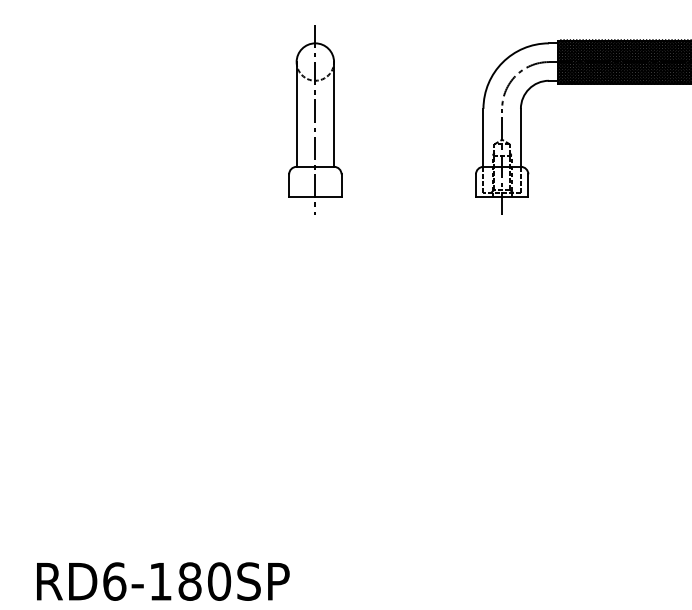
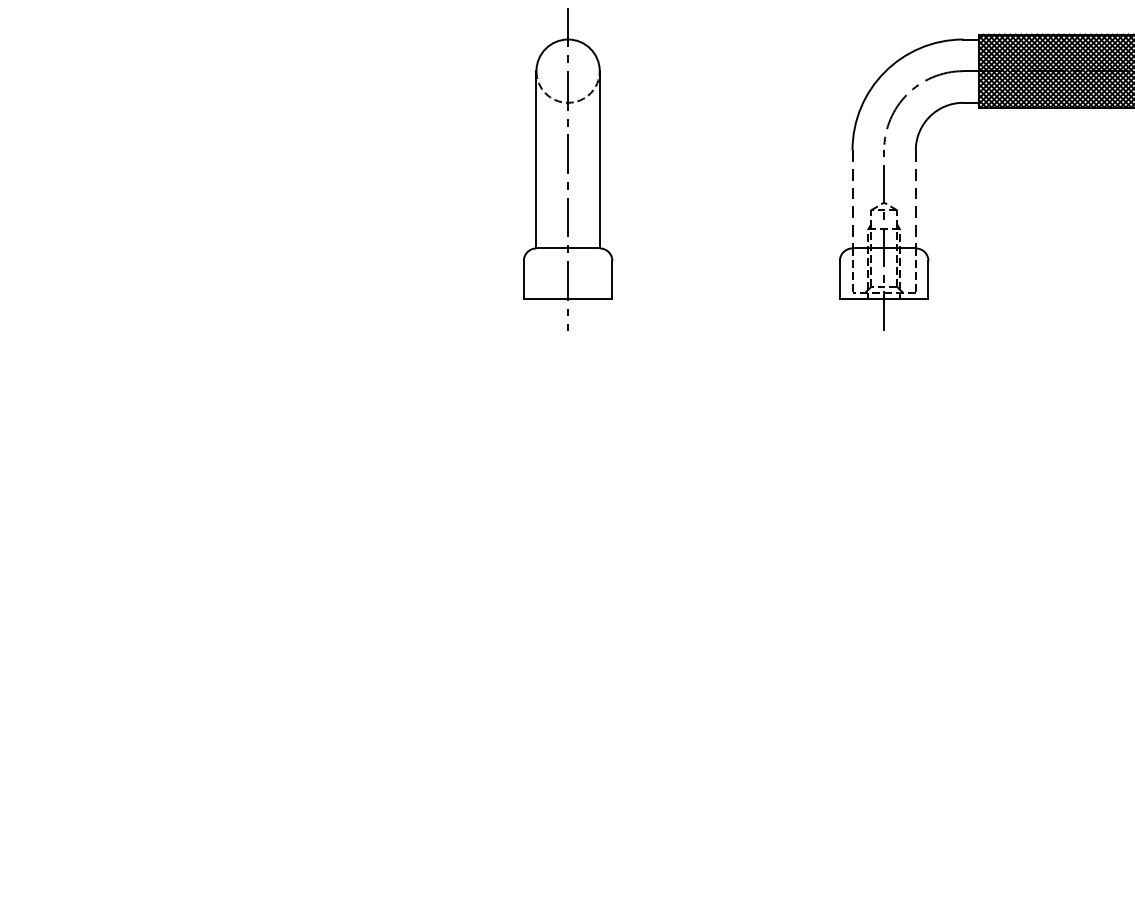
line: (483, 137) -> (852, 198), solid -> dashed
line: (520, 137) -> (915, 198), solid -> dashed

